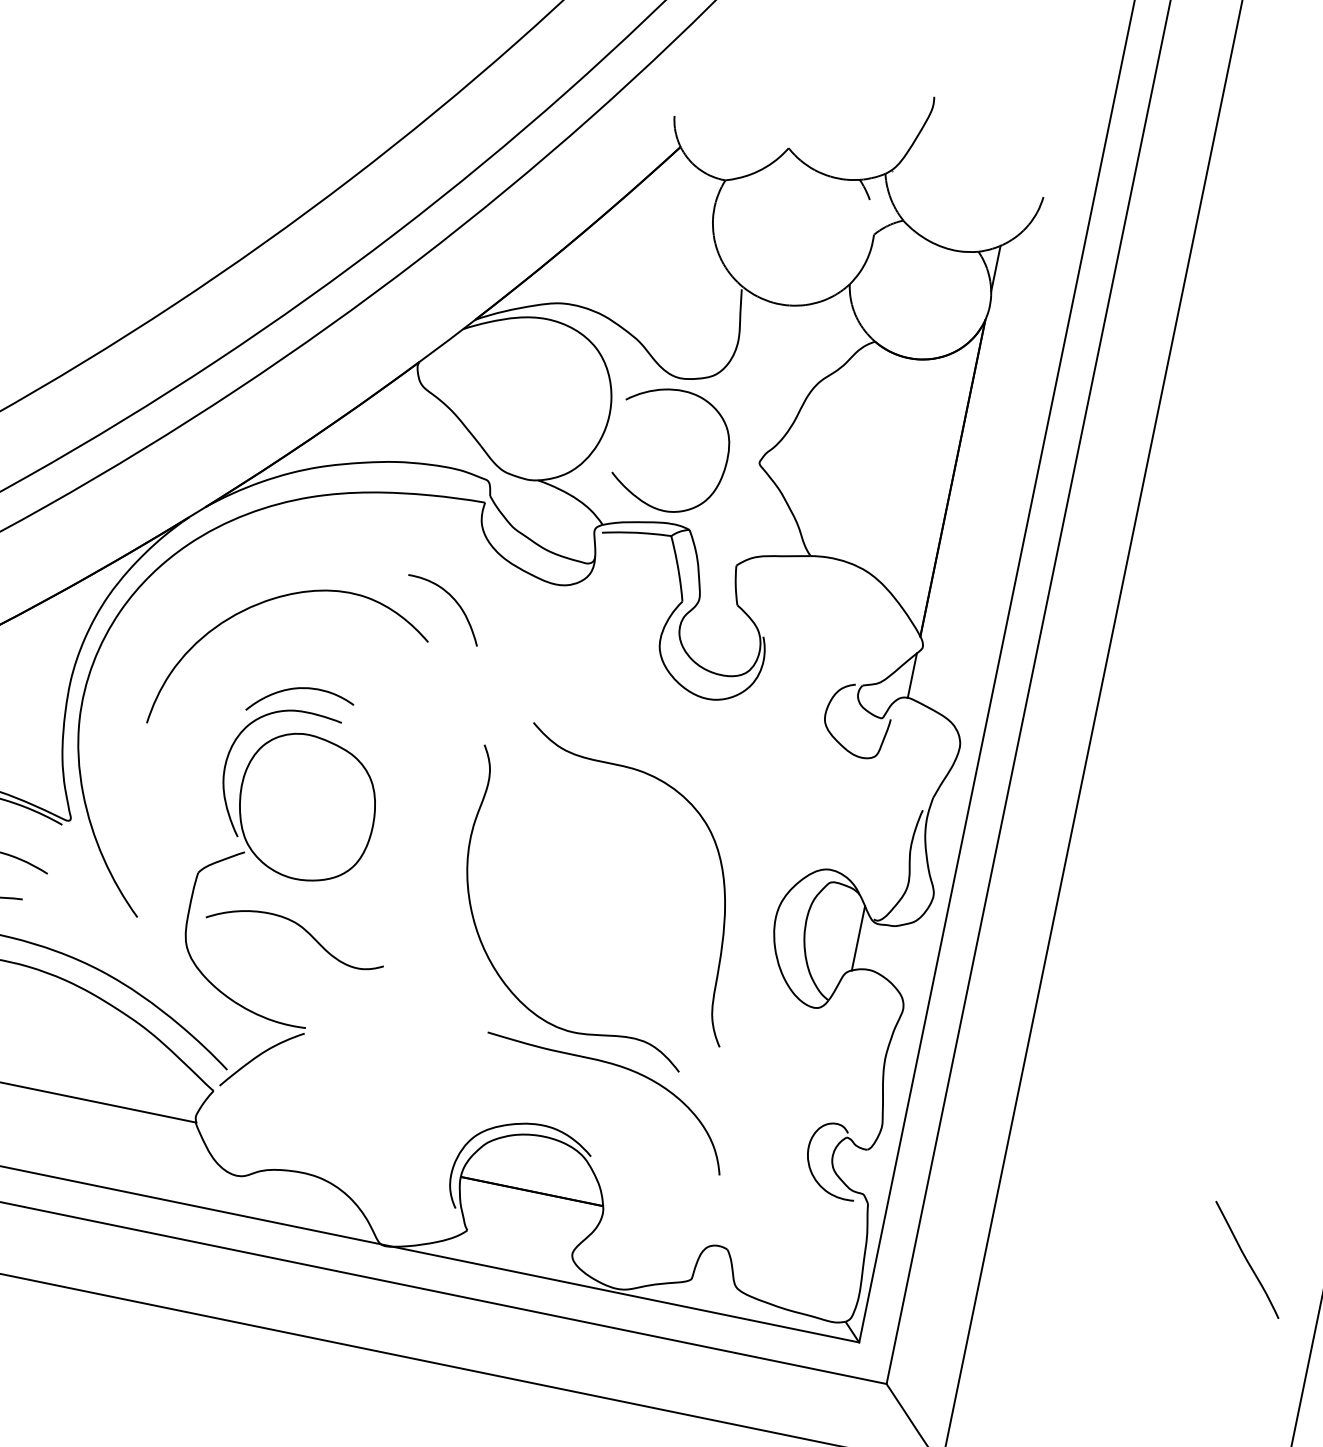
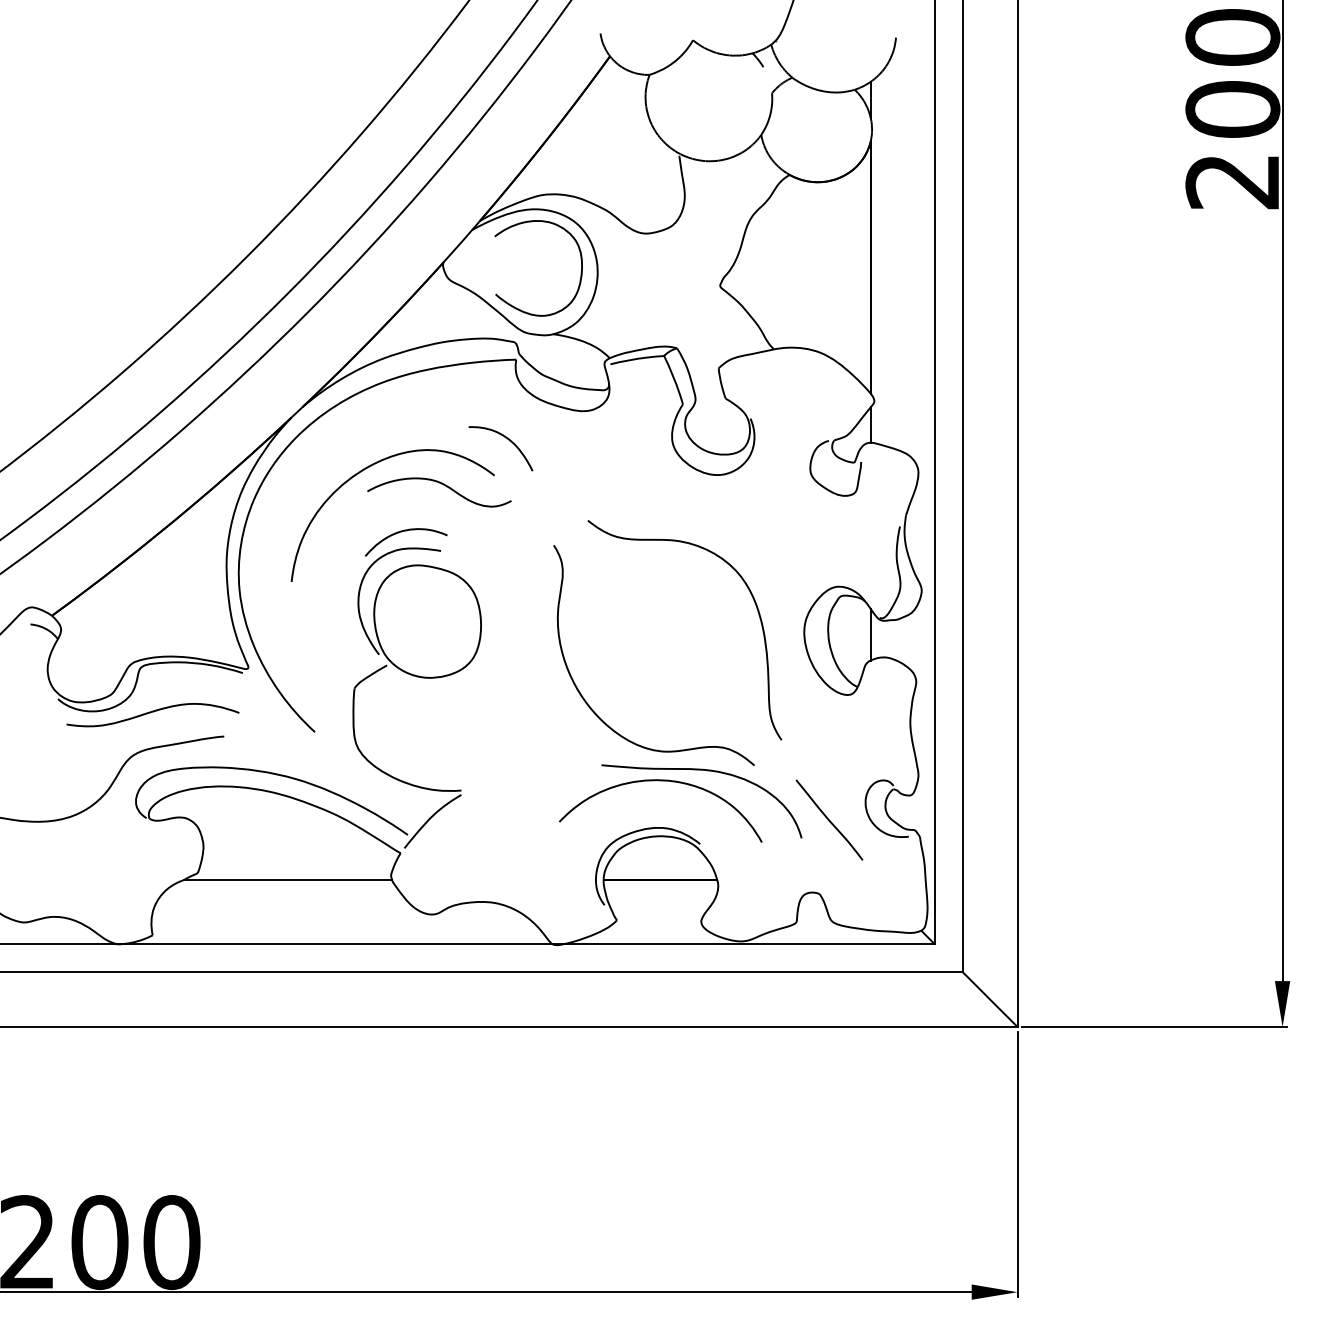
curve: (723, 466) -> (580, 272), moved
curve: (302, 929) -> (443, 485), moved
curve: (557, 1067) -> (660, 781), added
line: (1247, 1259) -> (829, 819), moved

